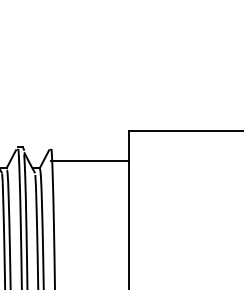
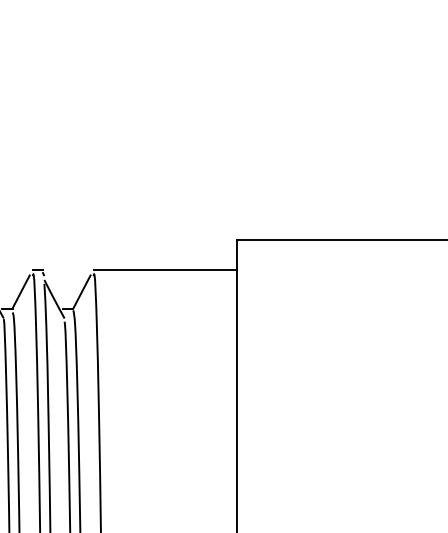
line: (89, 160) -> (164, 269), moved

